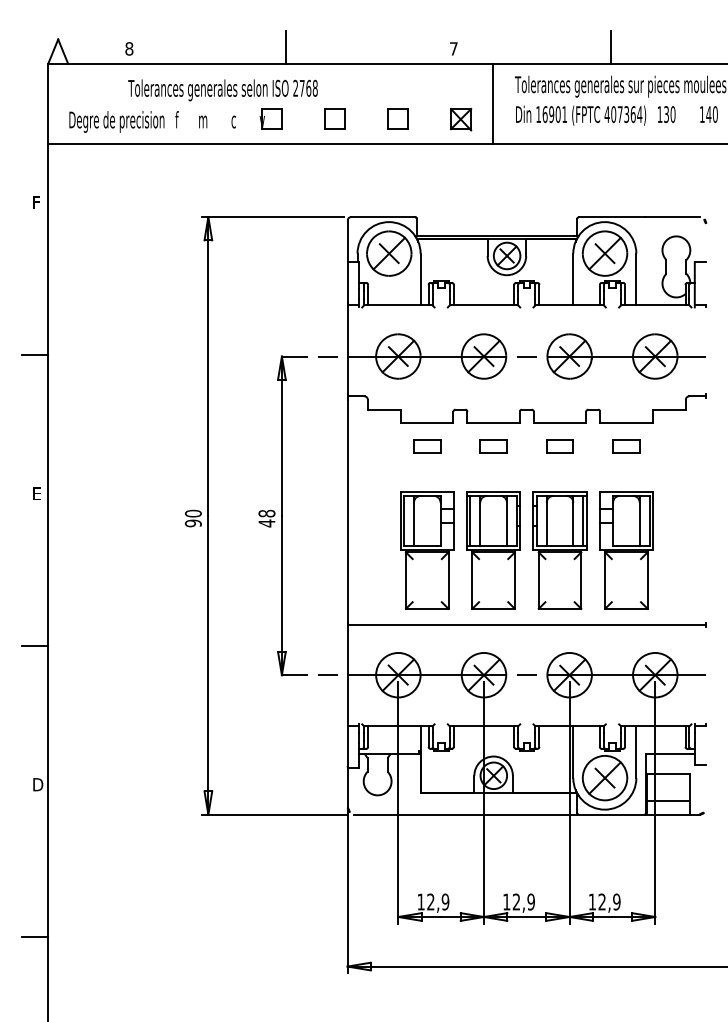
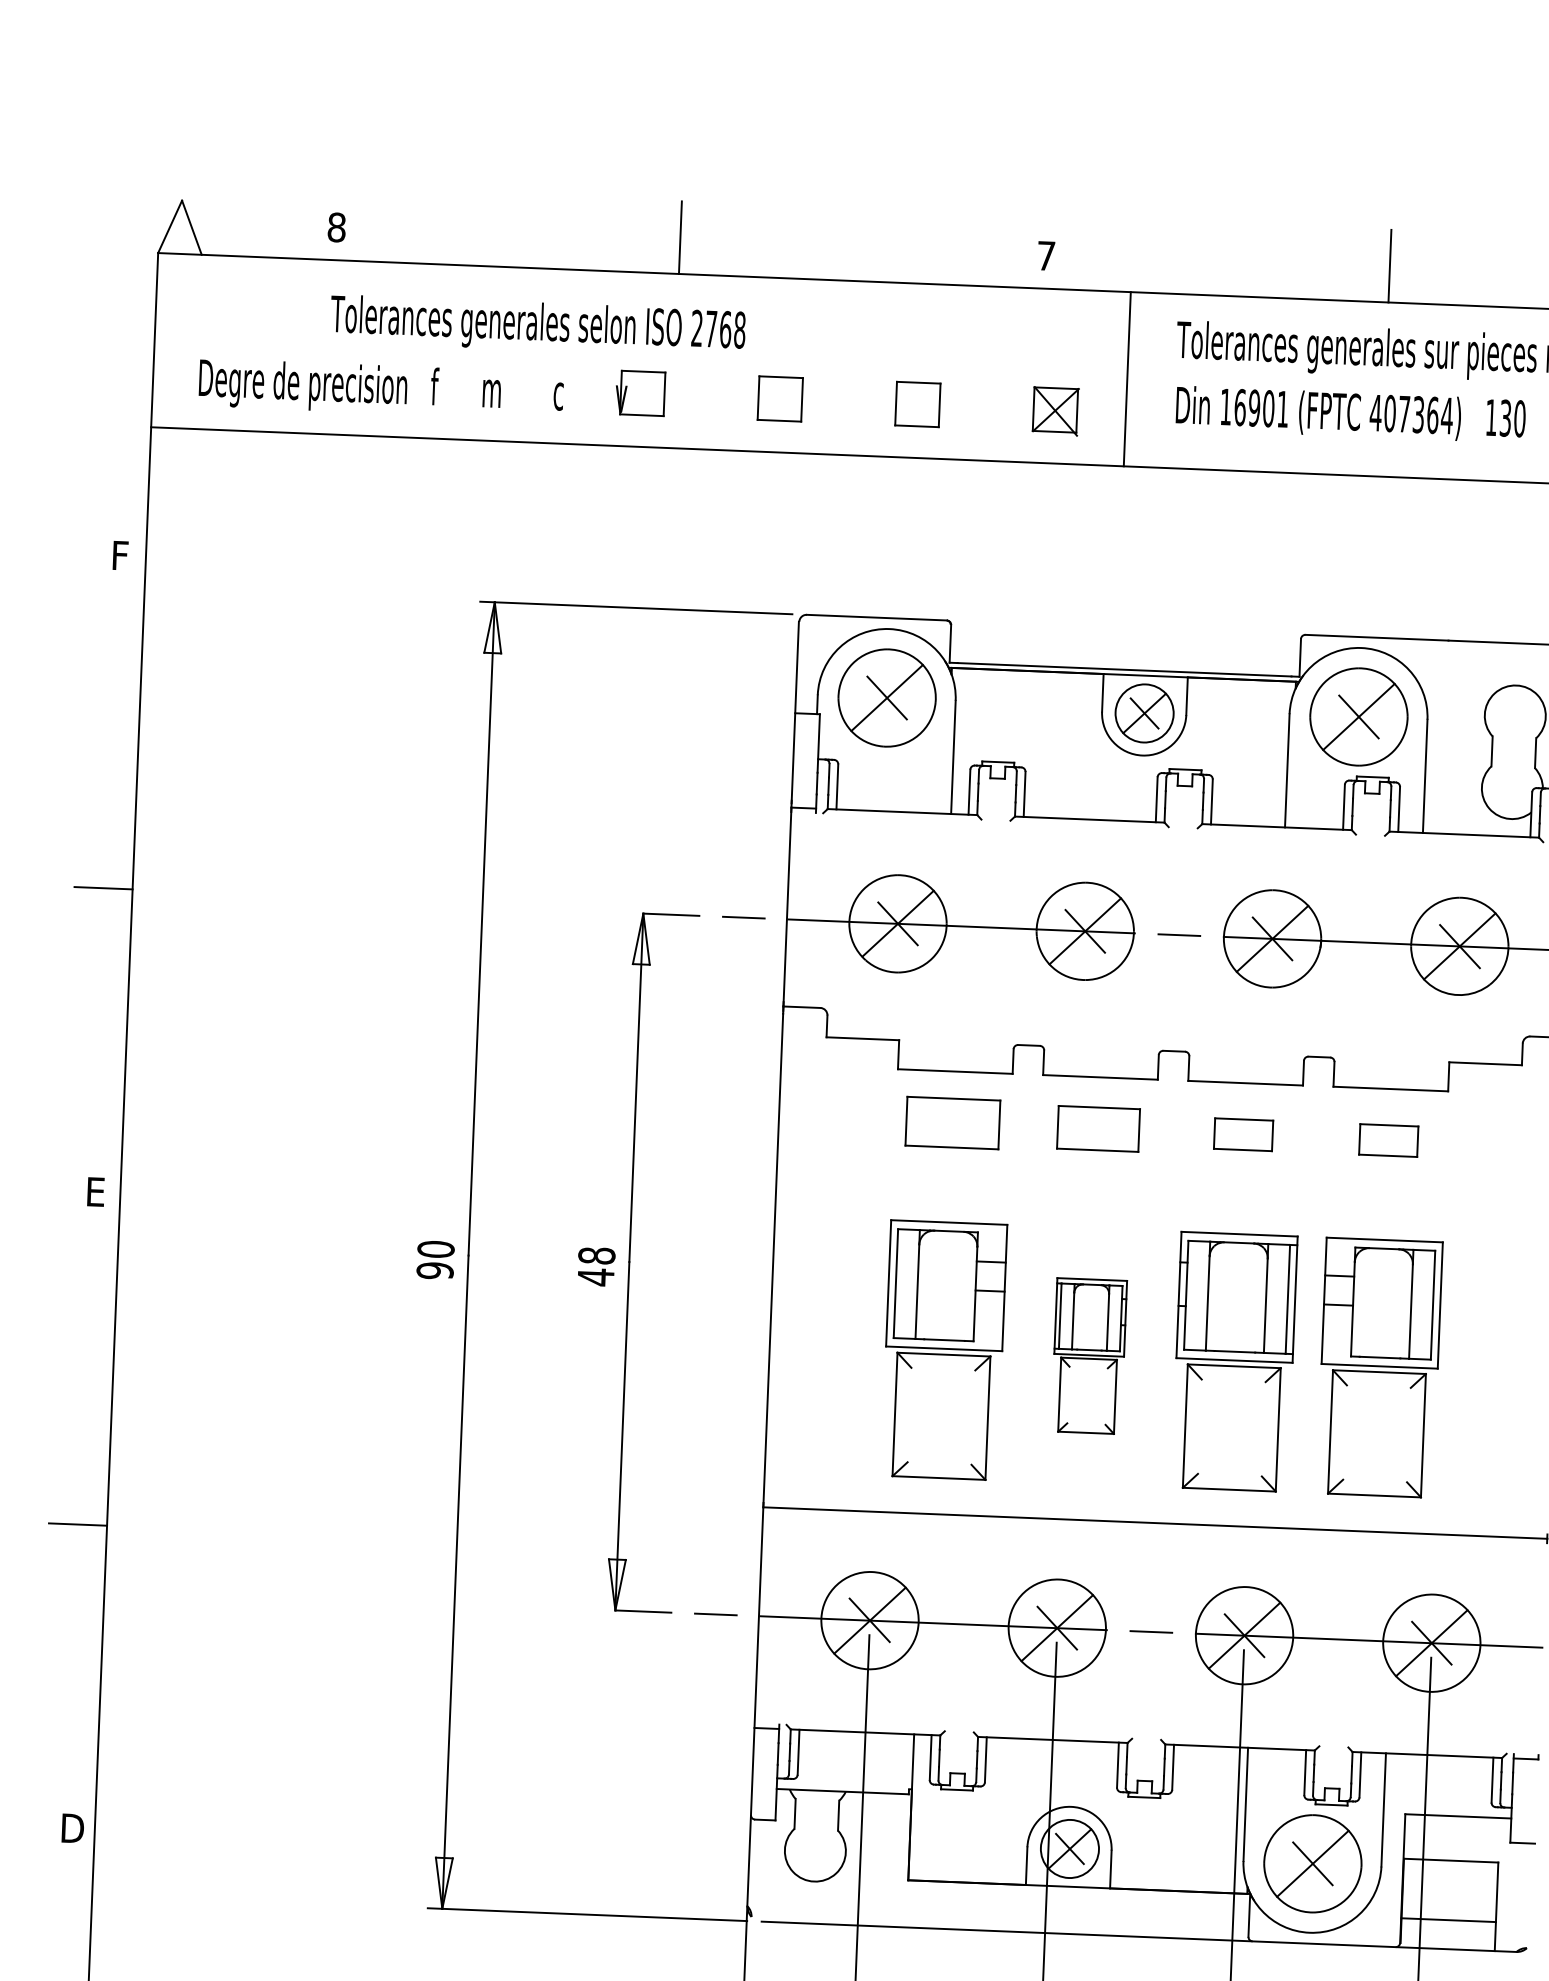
part: (427, 446) -> (953, 1123), size x1.6
part: (493, 446) -> (1098, 1128), size x1.4
part: (493, 550) -> (1088, 1356), size x0.6

